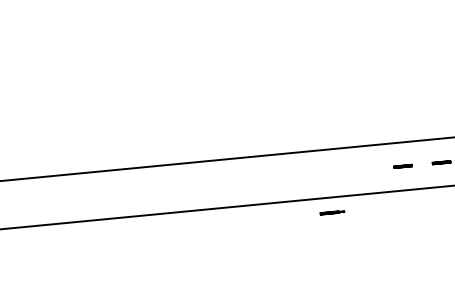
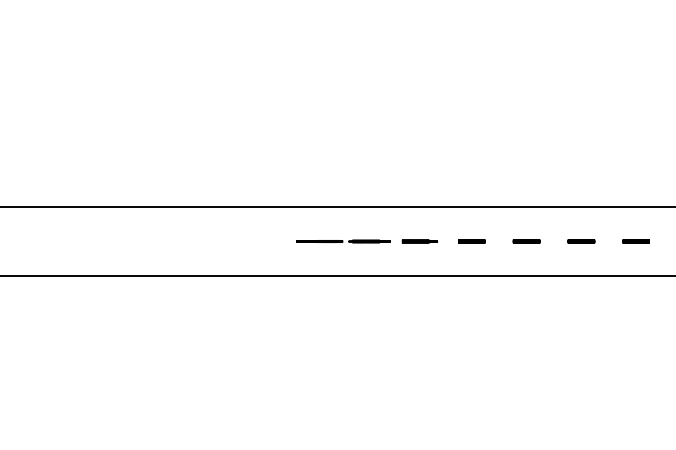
line: (364, 170) -> (471, 241), added
line: (275, 178) -> (343, 241), added
line: (332, 212) -> (419, 241), moved

